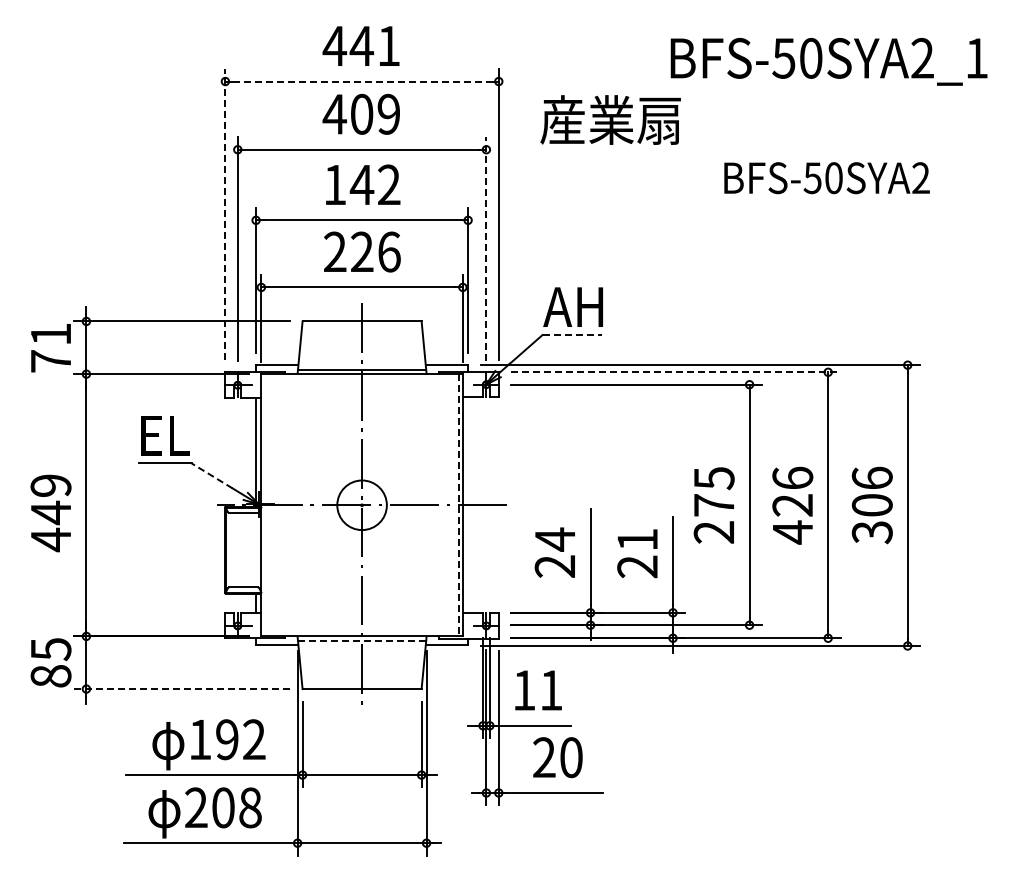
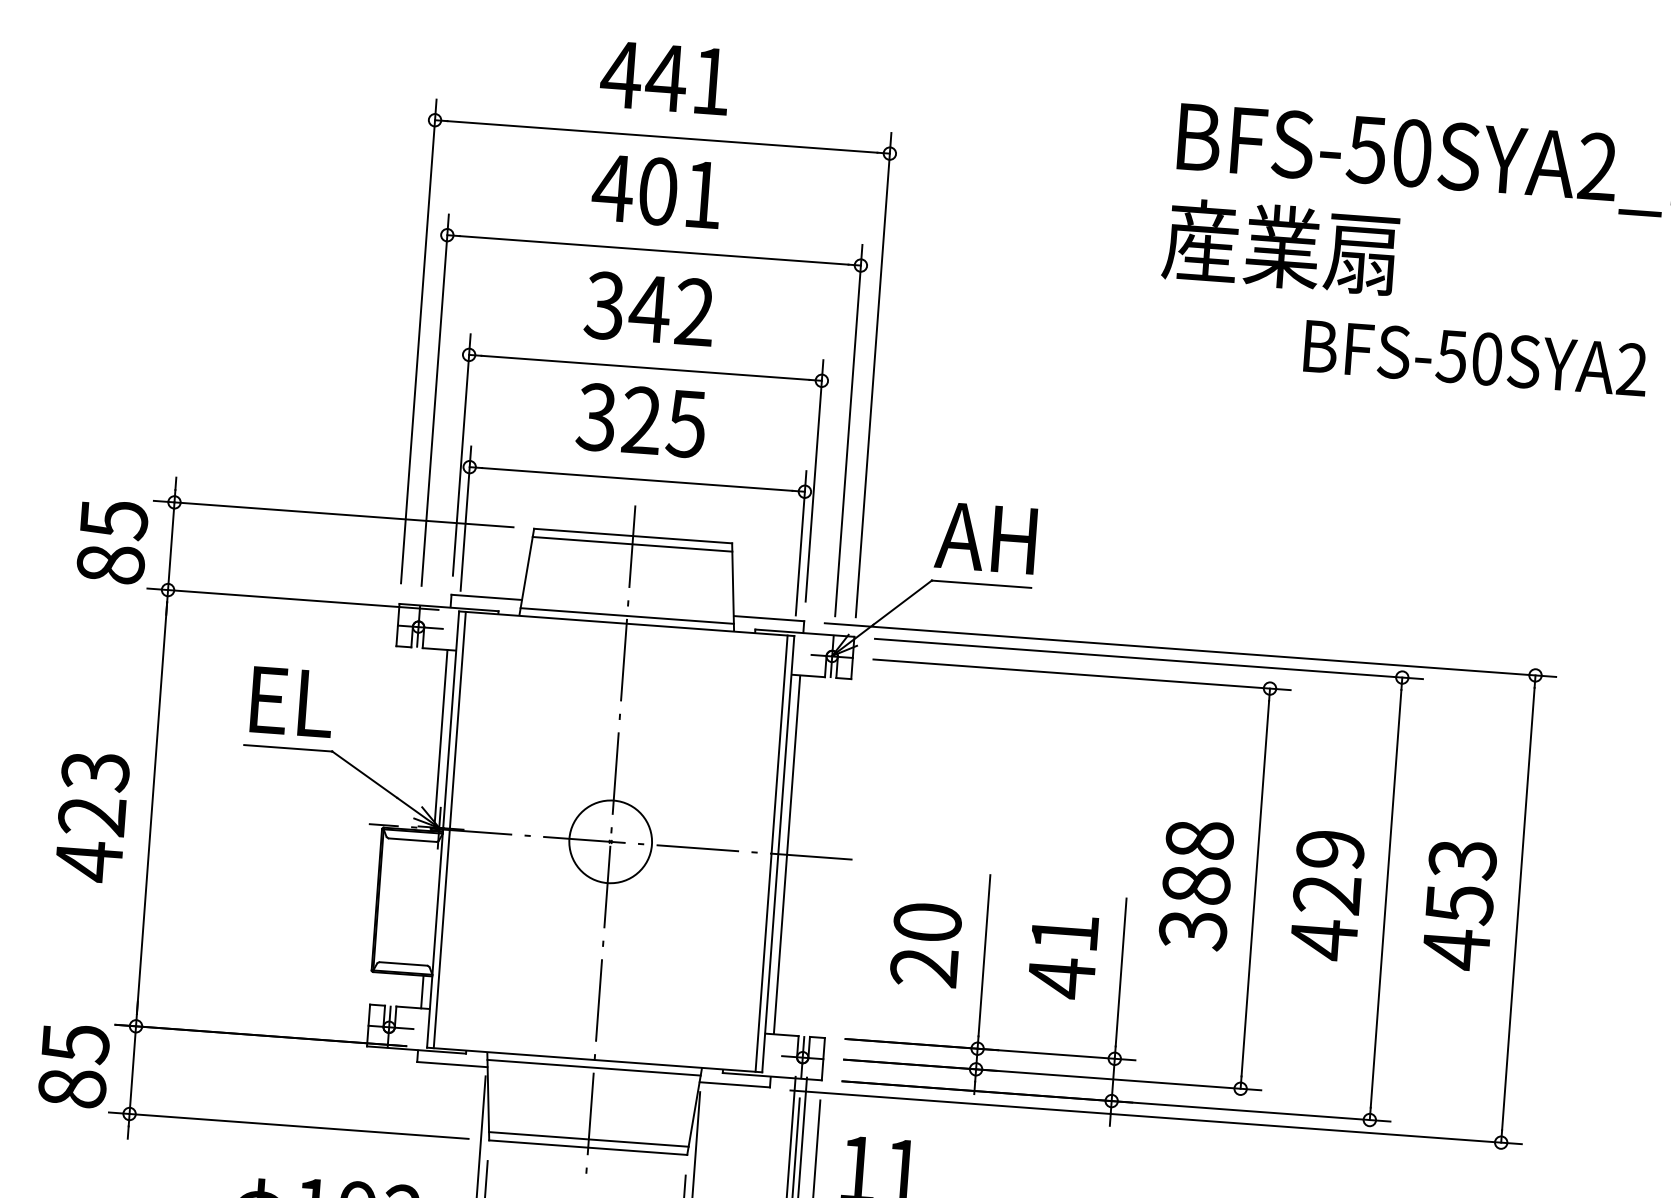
line: (362, 81) -> (663, 136), dashed -> solid
text: (388, 113) -> (702, 193), 409 -> 401
text: (610, 119) -> (1280, 245), moved
text: (826, 178) -> (1474, 358), moved
text: (334, 184) -> (603, 304), 142 -> 342
line: (225, 214) -> (418, 341), dashed -> solid
line: (486, 248) -> (849, 429), dashed -> solid
text: (361, 251) -> (640, 419), 226 -> 325
line: (362, 326) -> (633, 544), added
line: (572, 334) -> (981, 583), dashed -> solid
text: (50, 347) -> (111, 541), 71 -> 85
line: (675, 372) -> (1148, 659), dashed -> solid
line: (212, 475) -> (365, 774), dashed -> solid
text: (792, 477) -> (1330, 848), 426 -> 429
text: (50, 499) -> (93, 794), 449 -> 423
line: (468, 504) -> (787, 853), added
line: (265, 505) -> (449, 830), added
line: (458, 505) -> (771, 854), dashed -> solid
text: (713, 505) -> (1195, 885), 275 -> 388
text: (871, 505) -> (1458, 904), 306 -> 453
text: (554, 539) -> (926, 922), 24 -> 20
text: (637, 566) -> (1061, 977), 21 -> 41
line: (361, 641) -> (593, 1068), dashed -> solid
line: (362, 684) -> (589, 1140), added
line: (181, 689) -> (287, 1126), dashed -> solid

